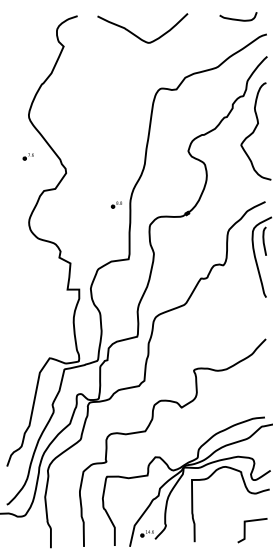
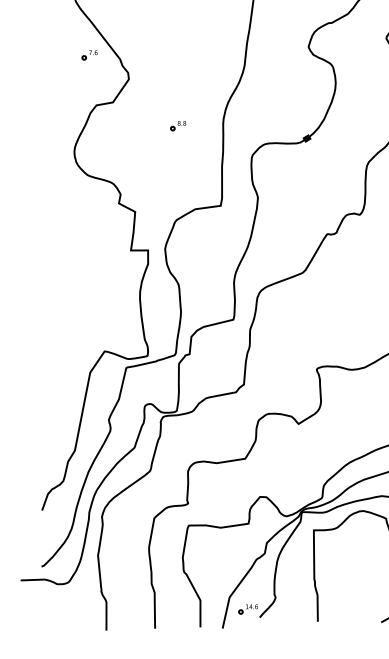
part: (27, 156) -> (88, 54), moved
part: (115, 204) -> (176, 125), moved

